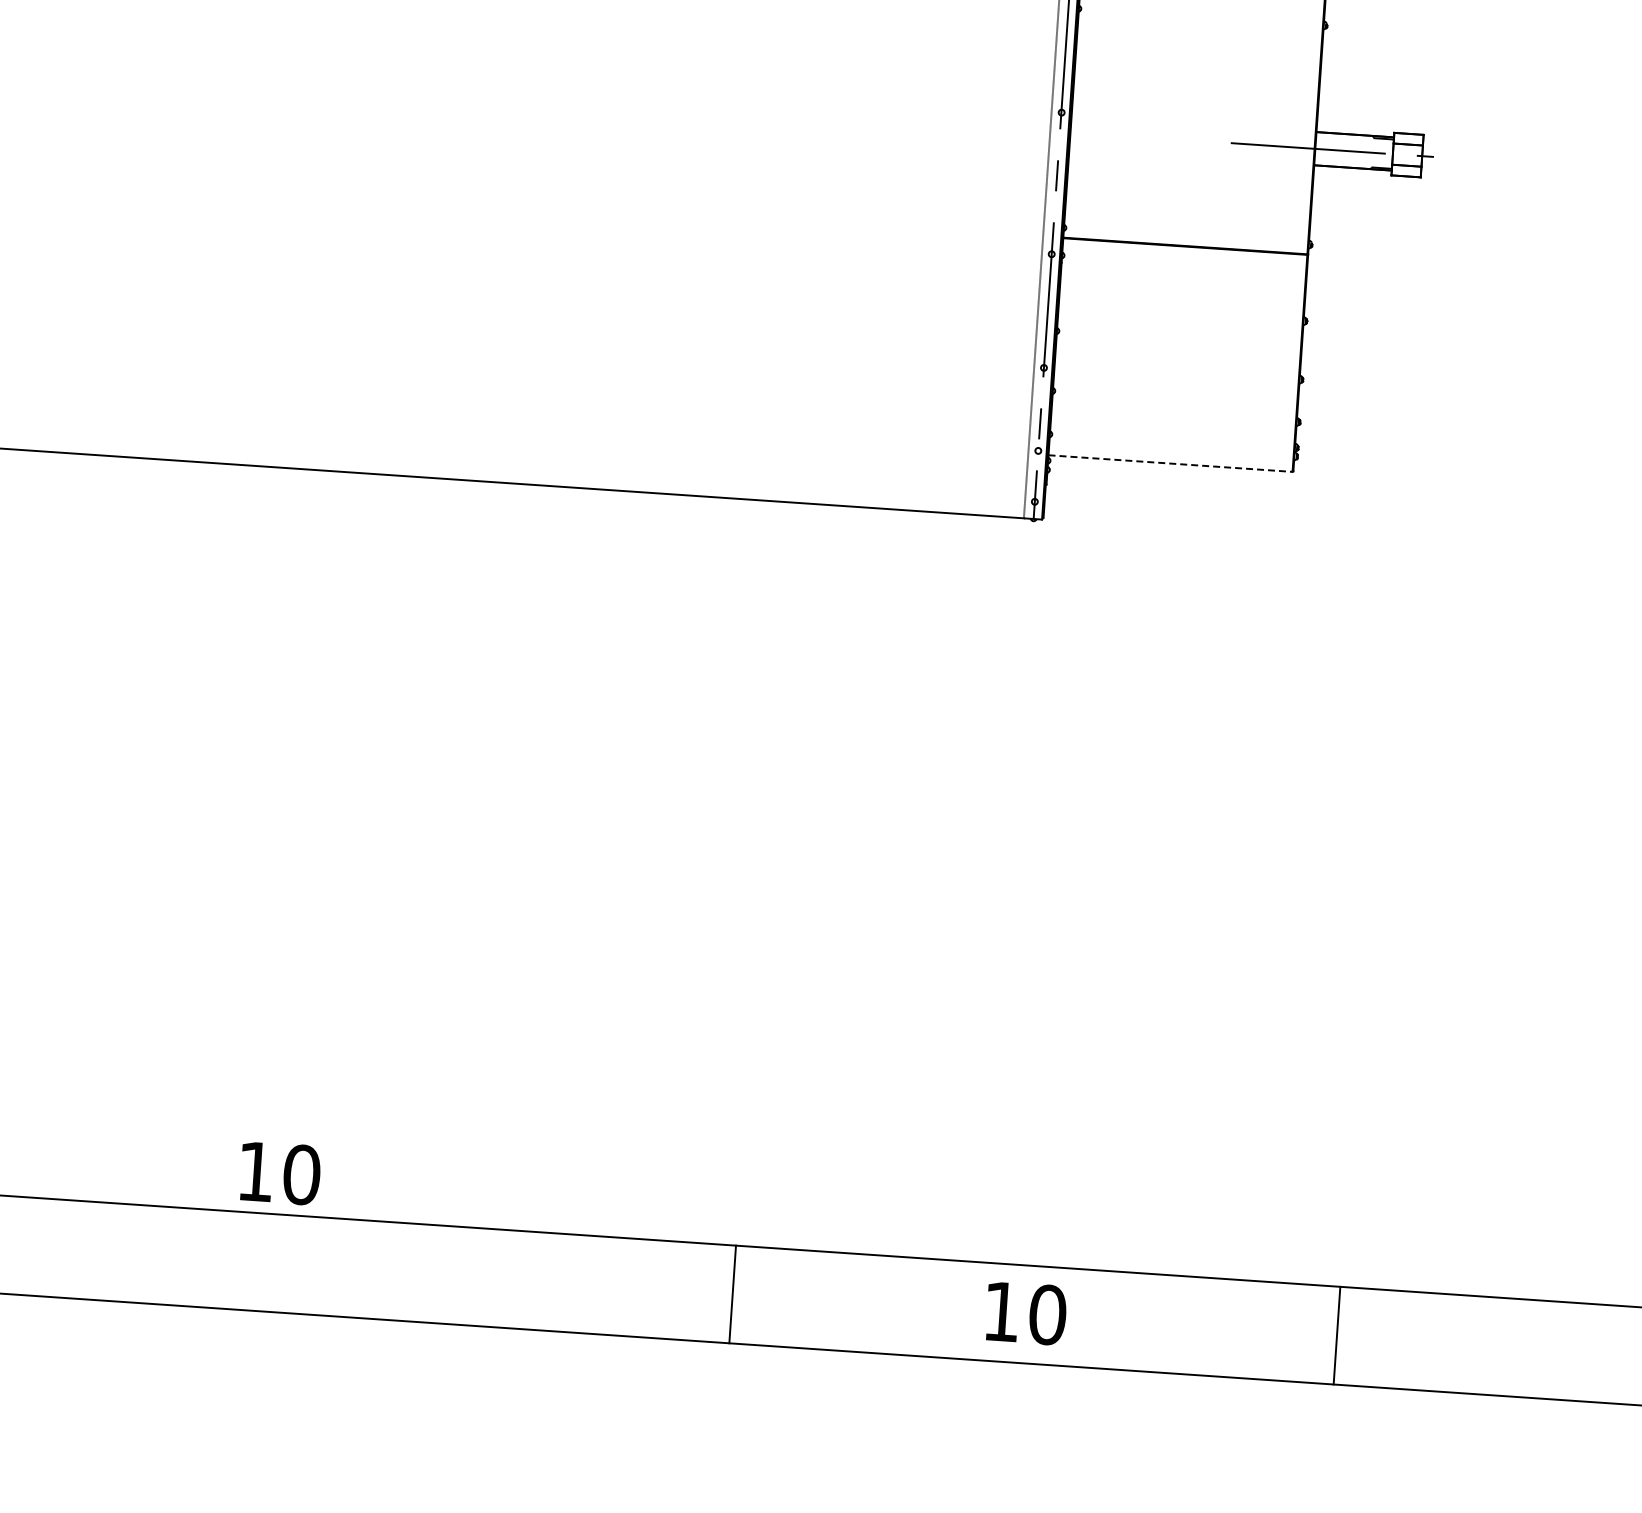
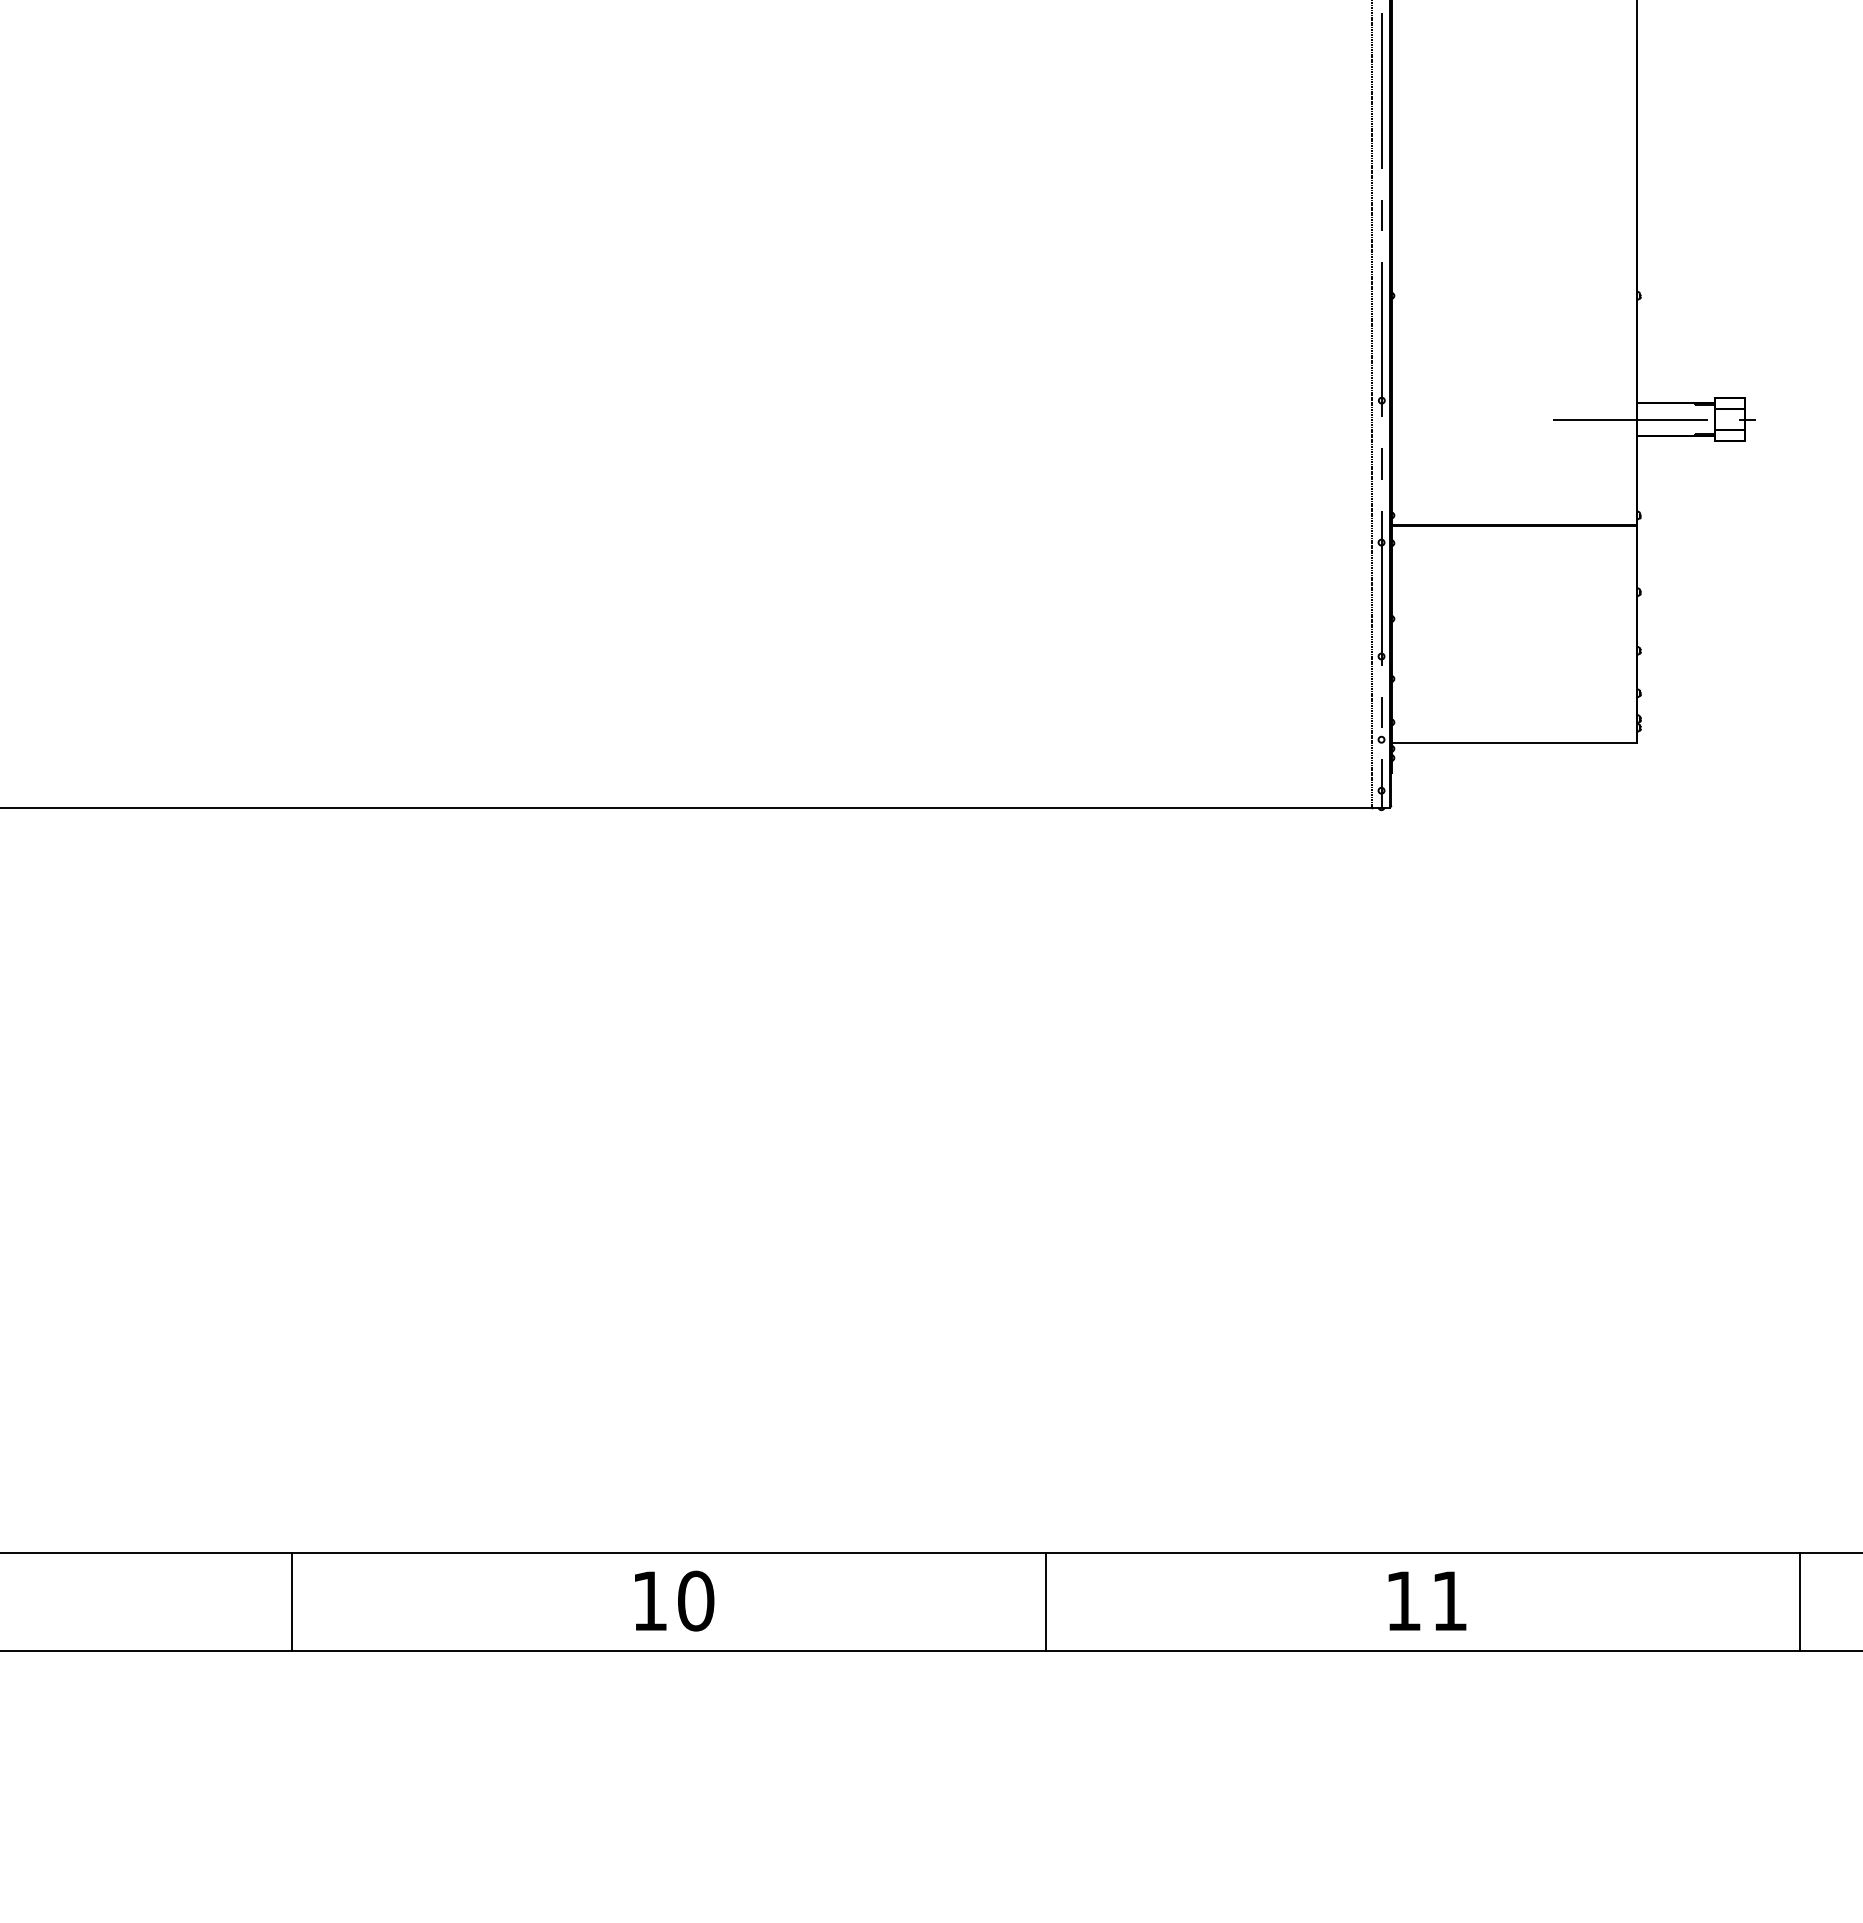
line: (1170, 463) -> (1514, 743), dashed -> solid
text: (280, 1172) -> (674, 1600), moved
line: (732, 1294) -> (1045, 1602), moved
text: (1047, 1314) -> (1449, 1600), 10 -> 11
line: (1336, 1336) -> (1799, 1602), moved

